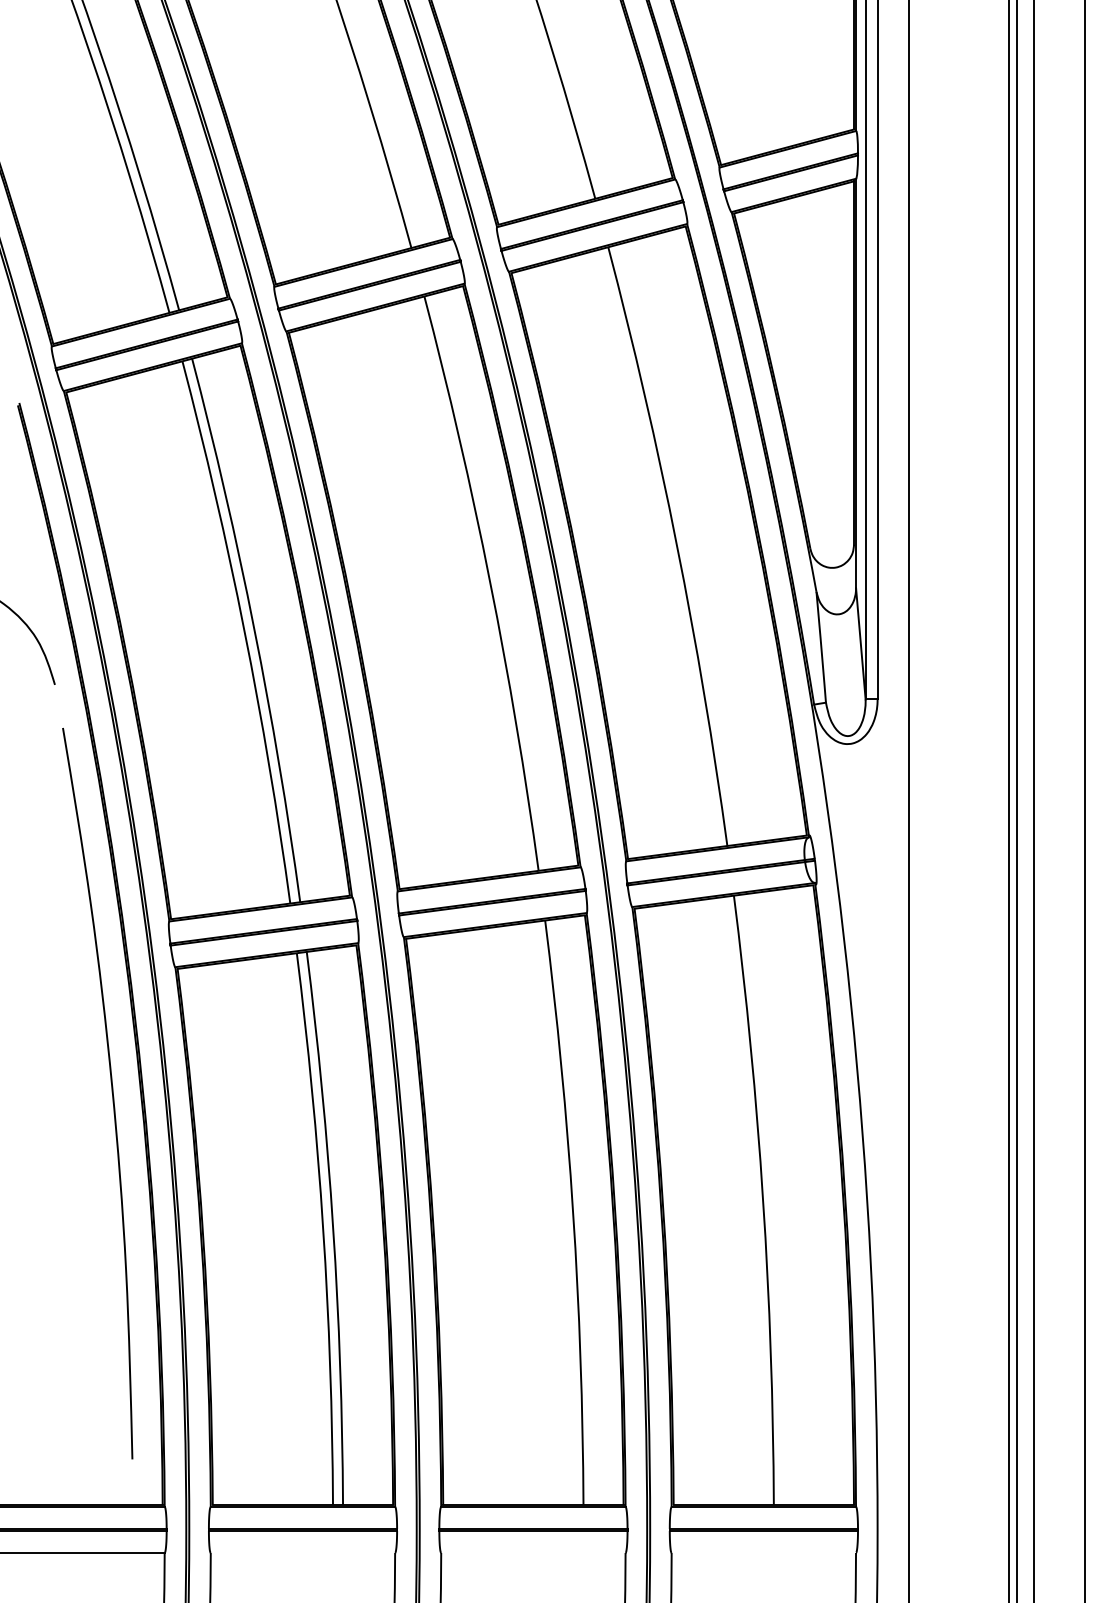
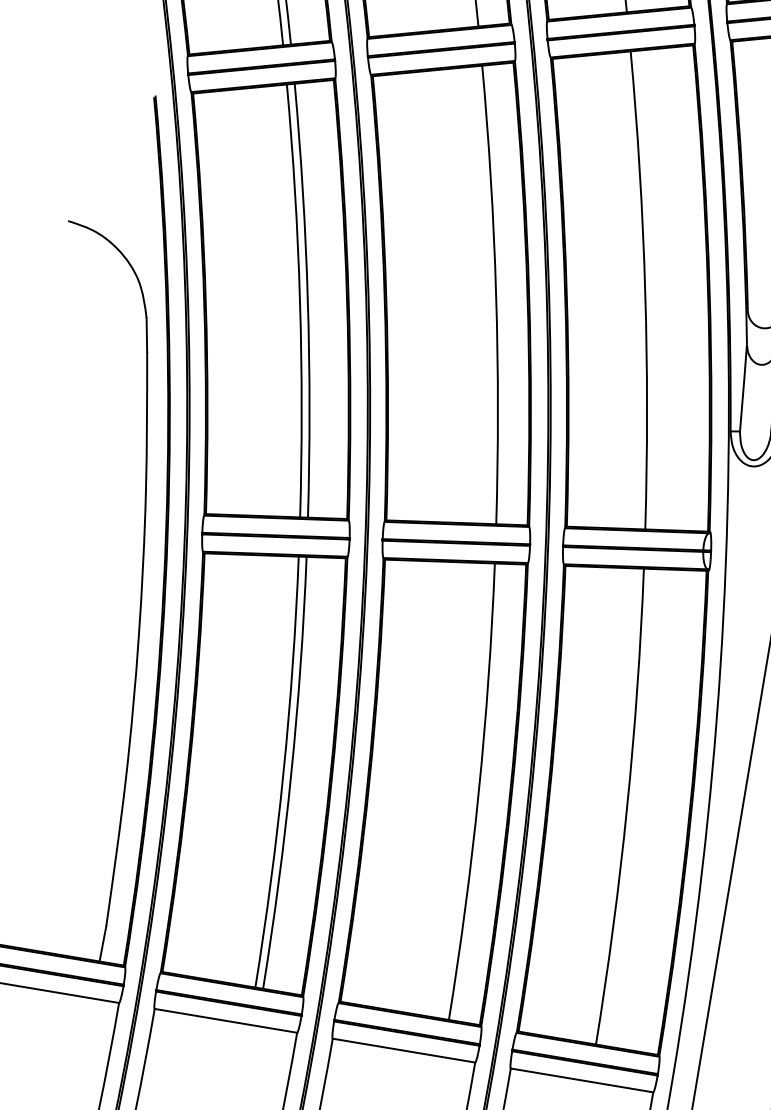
line: (58, 705) -> (146, 334), added
line: (131, 1481) -> (102, 943), added
line: (302, 1553) -> (225, 1021), added
line: (533, 1553) -> (404, 1051), added
line: (763, 1553) -> (581, 1080), added

